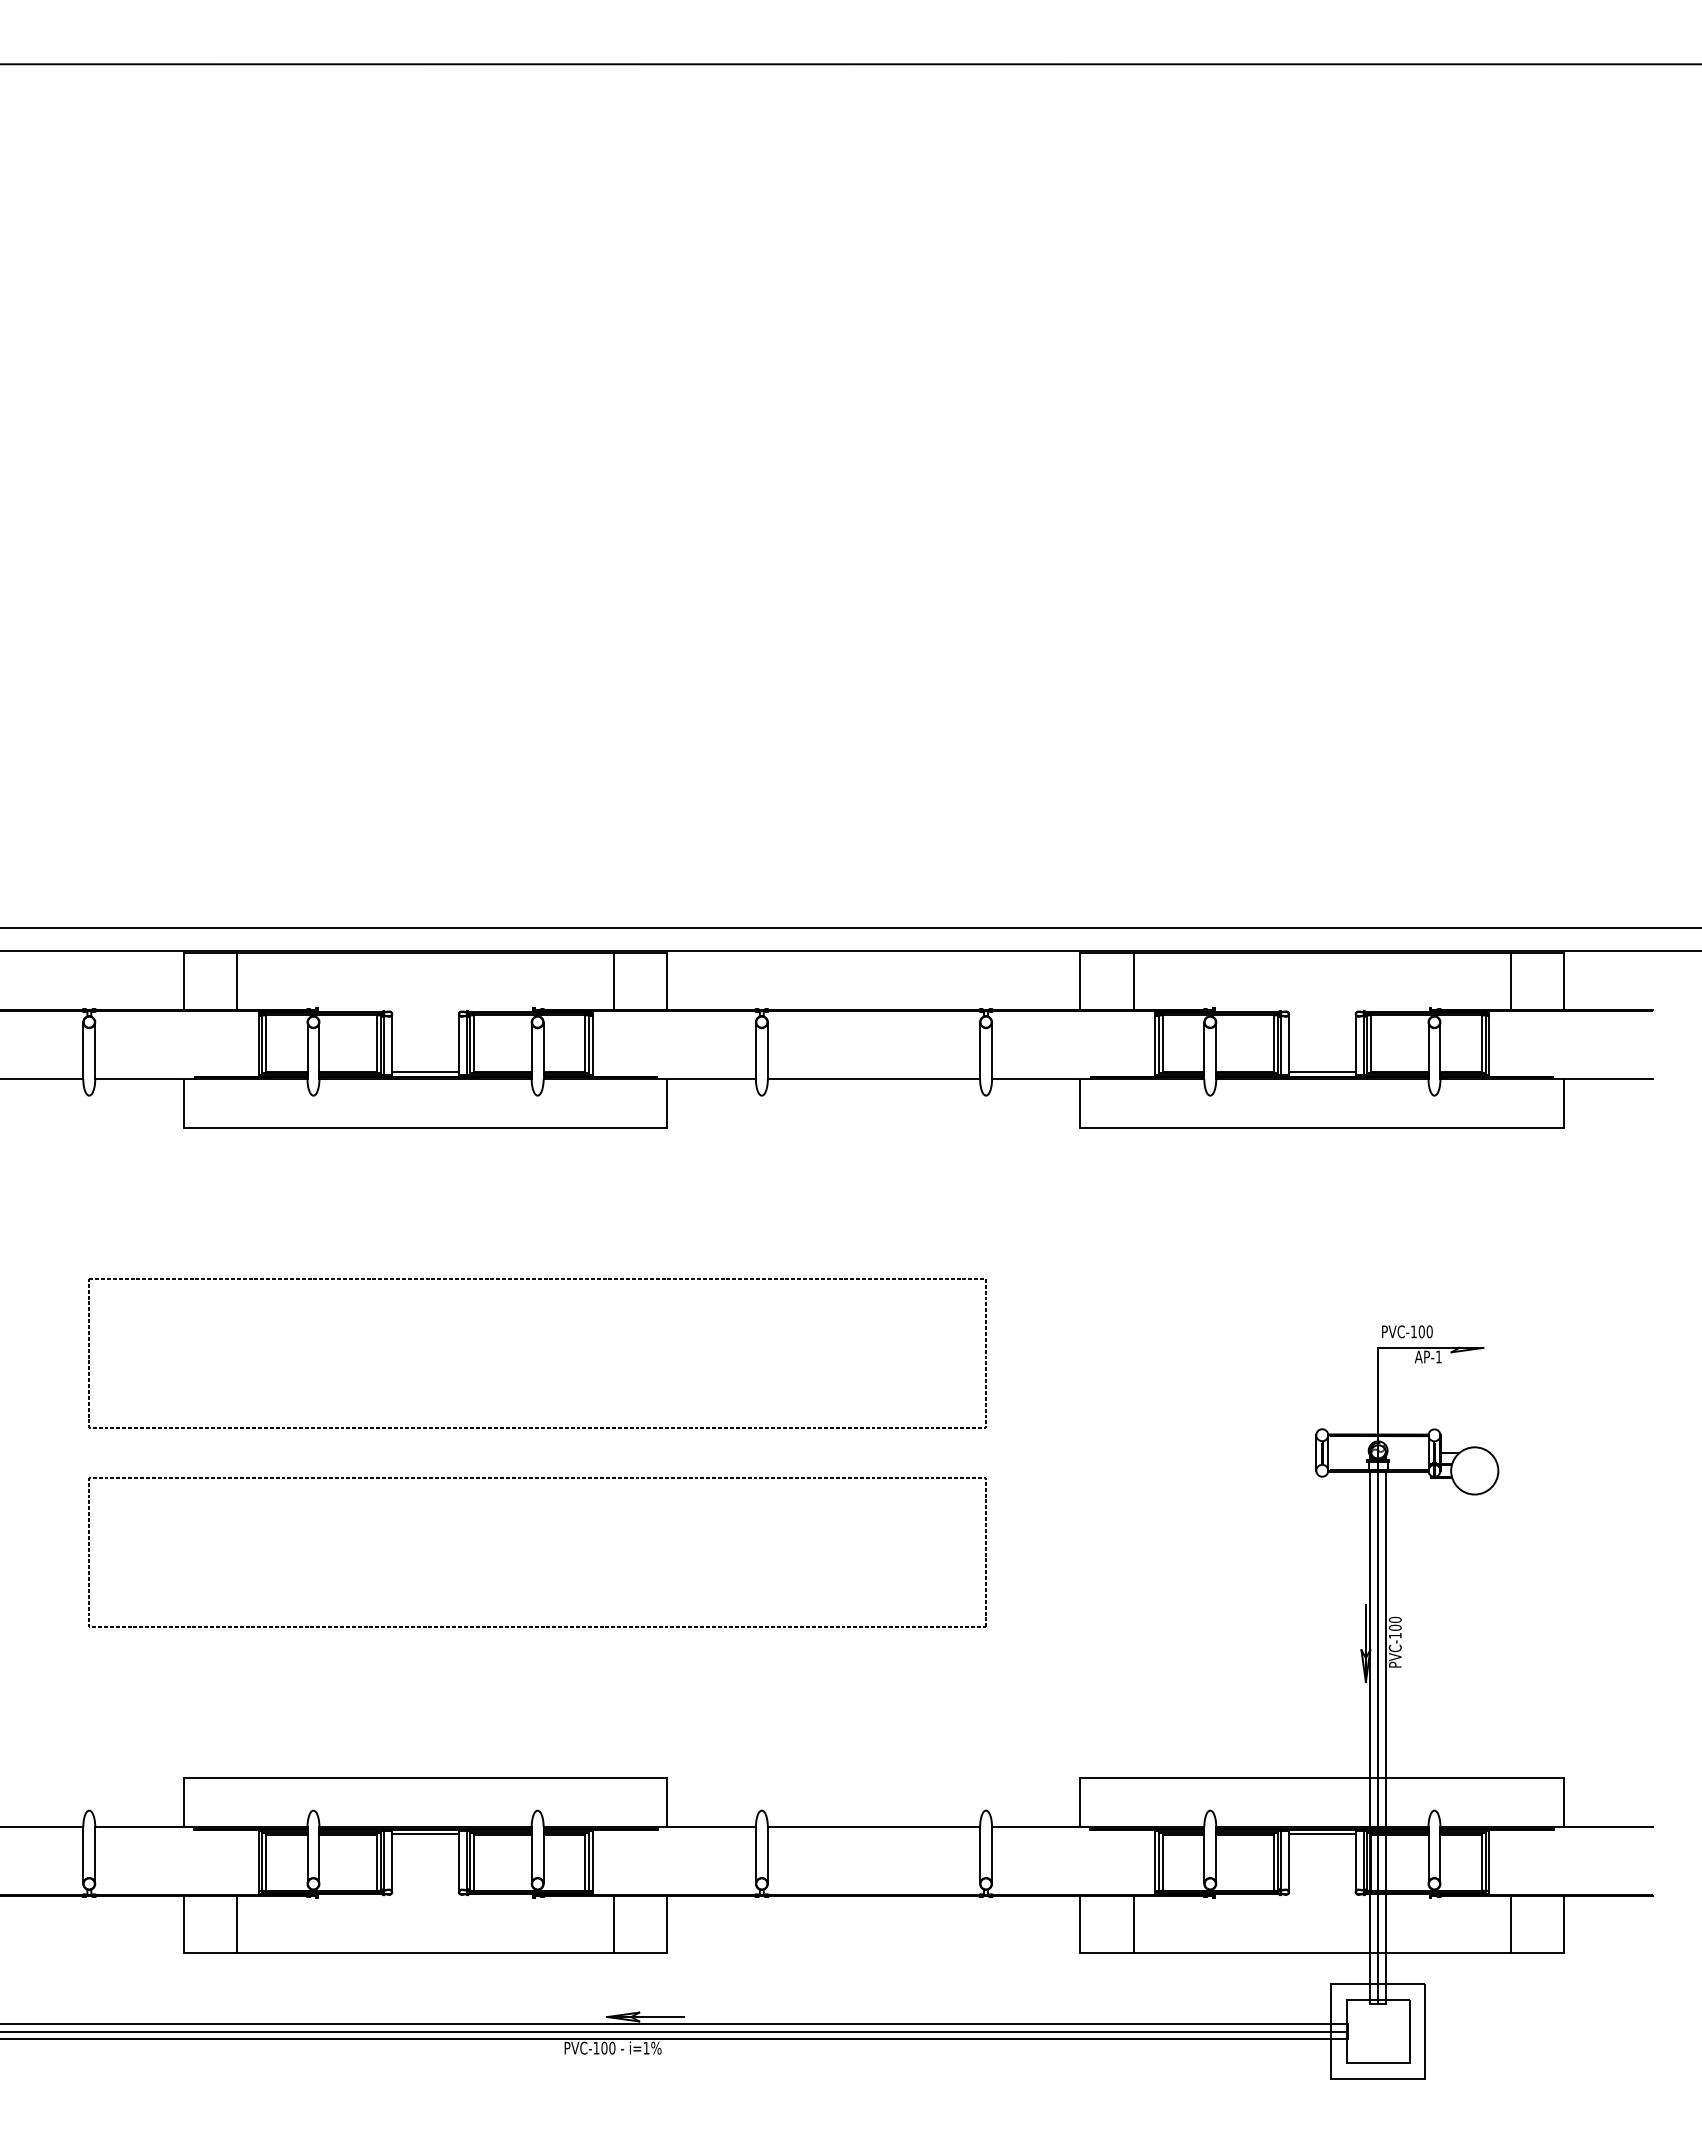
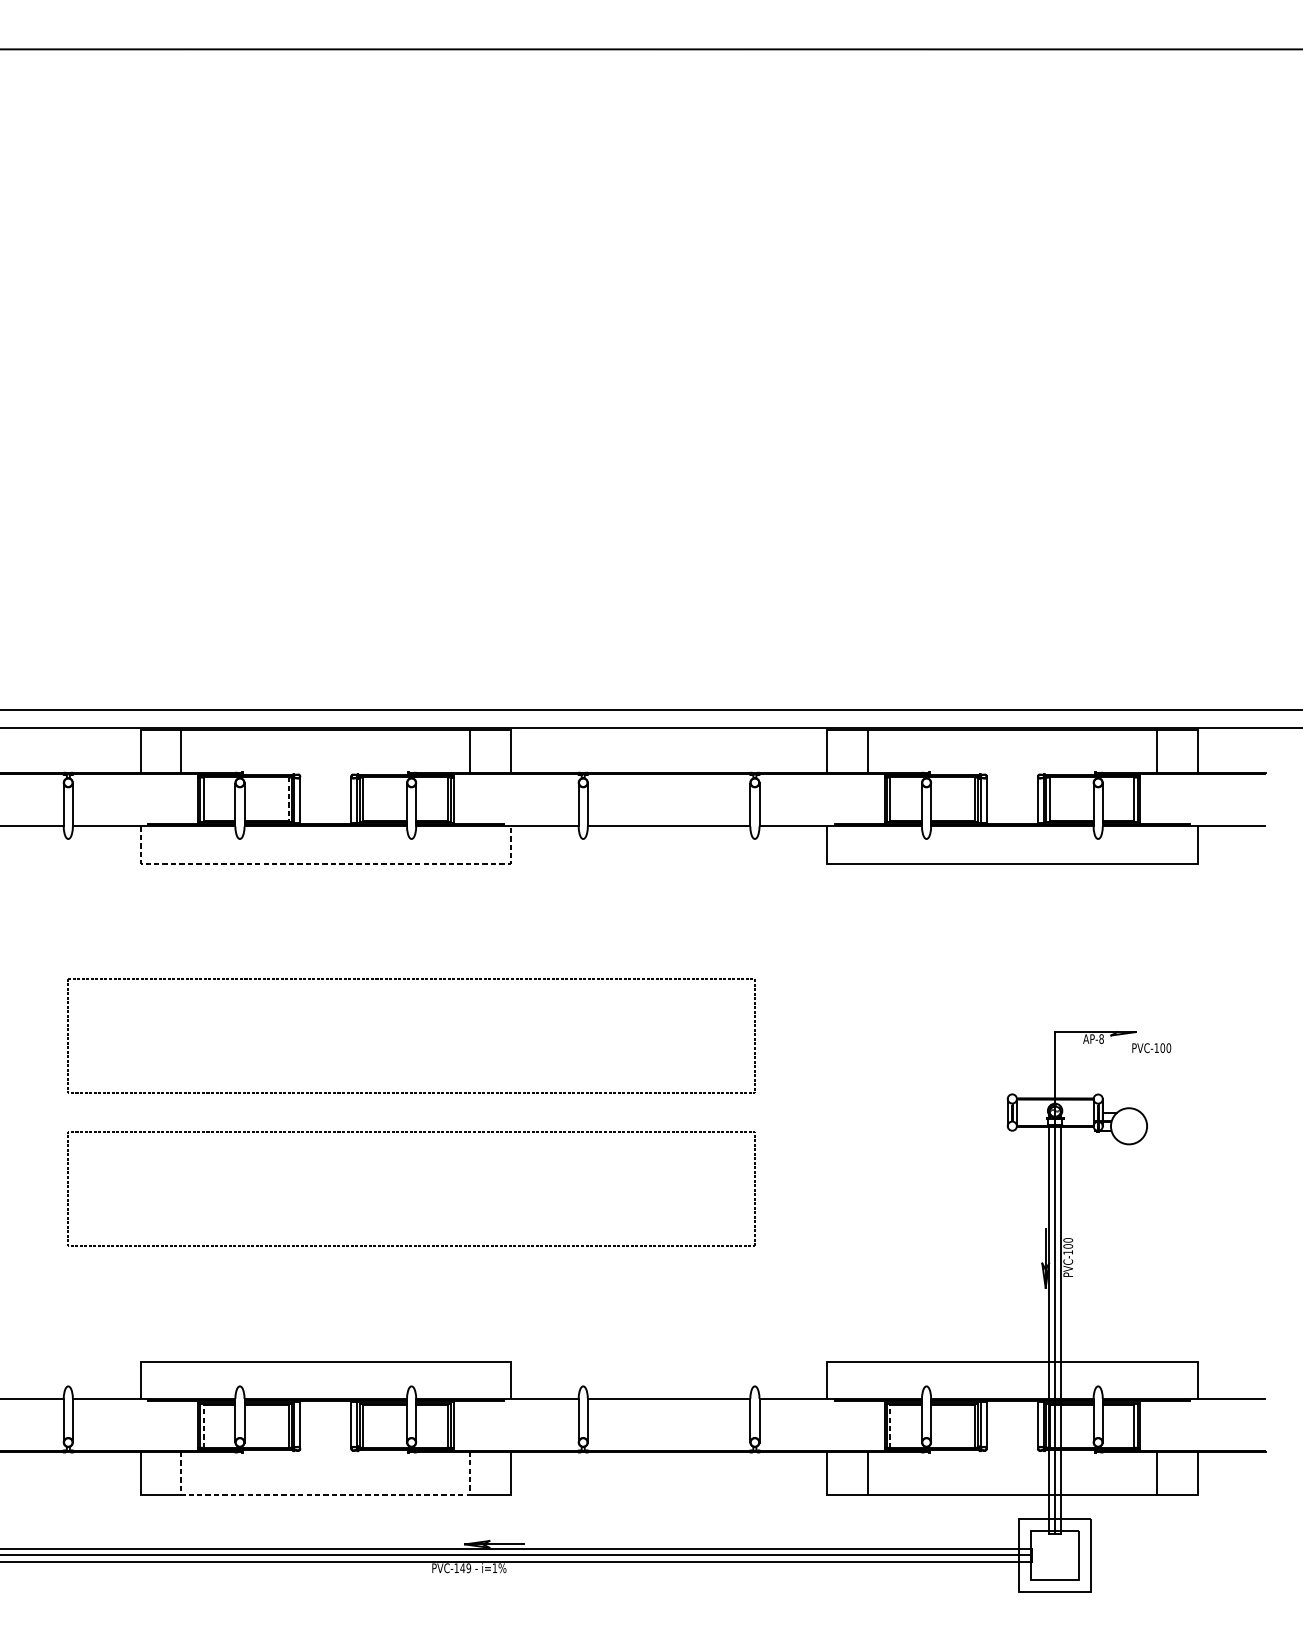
line: (376, 1043) -> (288, 799), solid -> dashed
line: (425, 1071) -> (325, 820), removed
line: (1322, 1071) -> (1012, 820), removed
line: (425, 1127) -> (325, 863), solid -> dashed
text: (1407, 1331) -> (1151, 1047), moved
text: (1438, 1356) -> (1101, 1038), AP-1 -> AP-8
line: (425, 1834) -> (325, 1404), removed
line: (1322, 1834) -> (1012, 1404), removed
line: (266, 1862) -> (204, 1426), solid -> dashed
line: (1163, 1862) -> (890, 1426), solid -> dashed
line: (425, 1952) -> (325, 1494), solid -> dashed
text: (608, 2047) -> (465, 1567), PVC-100 -> PVC-149

